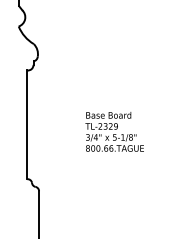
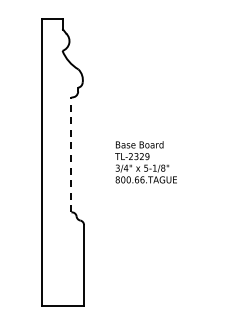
line: (27, 124) -> (71, 154), solid -> dashed
text: (114, 132) -> (145, 162), moved

